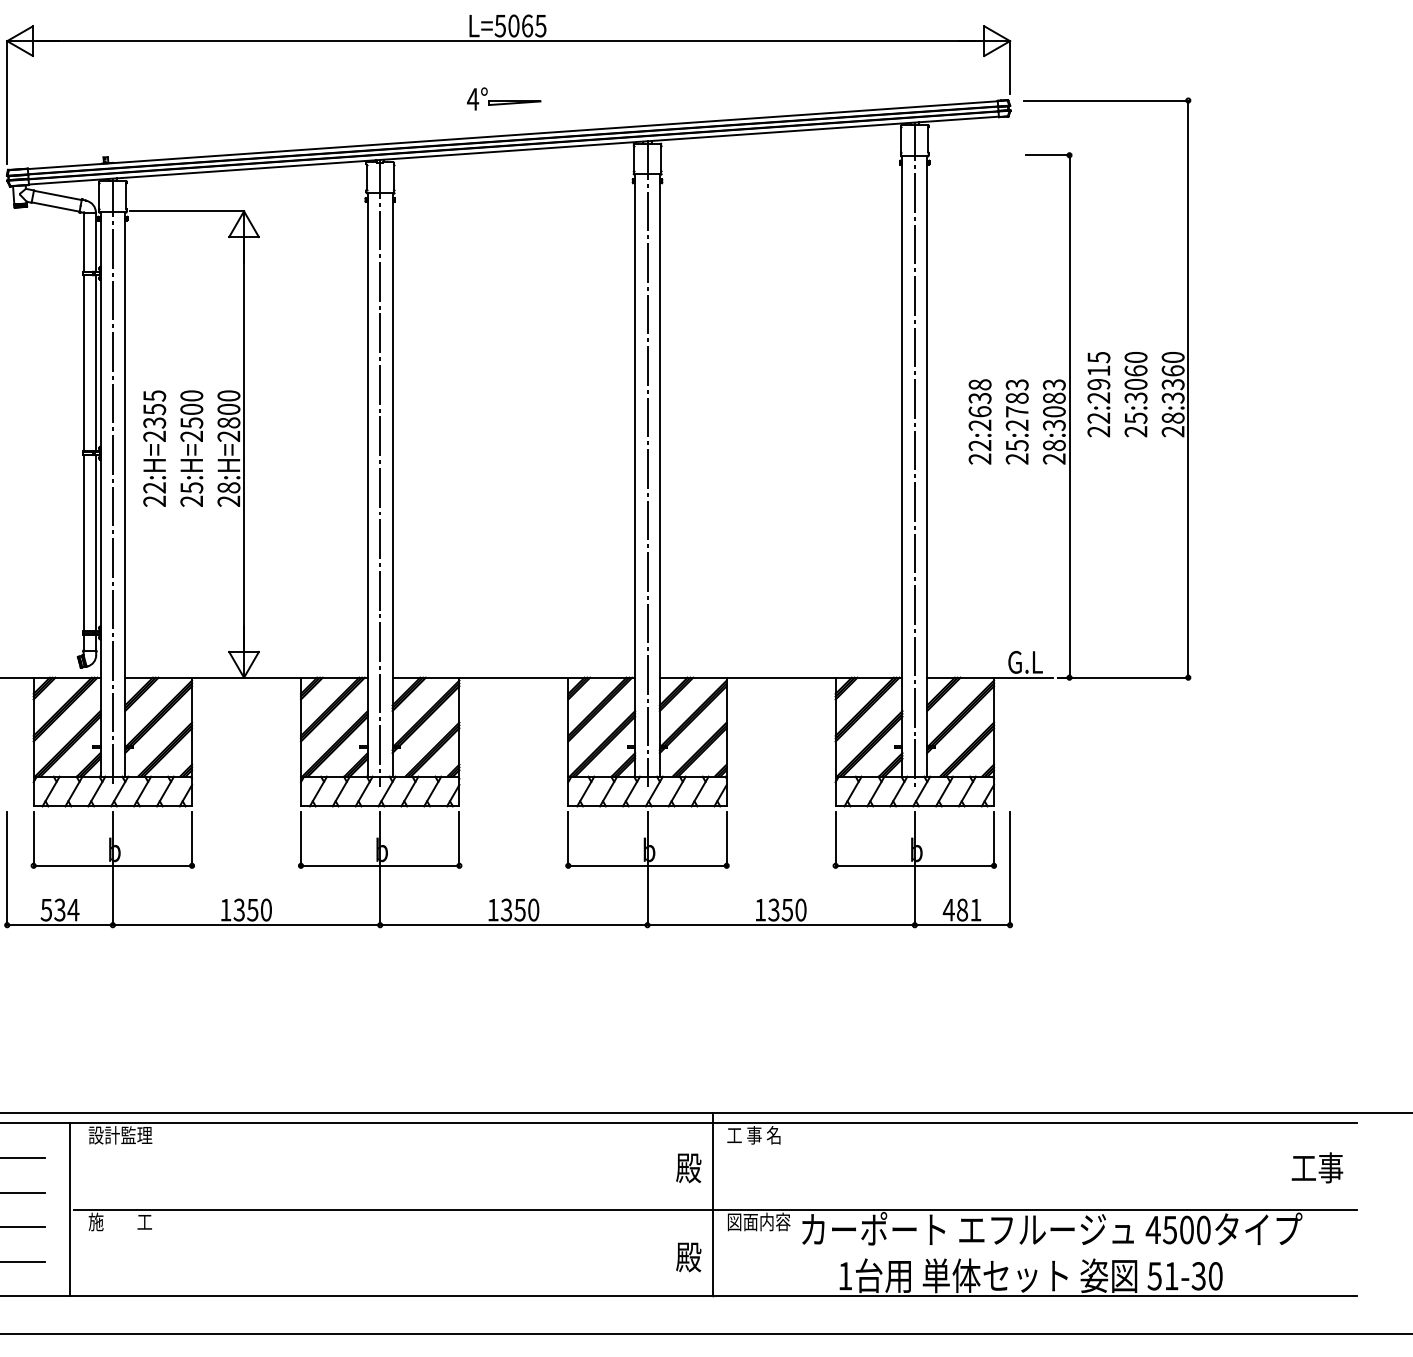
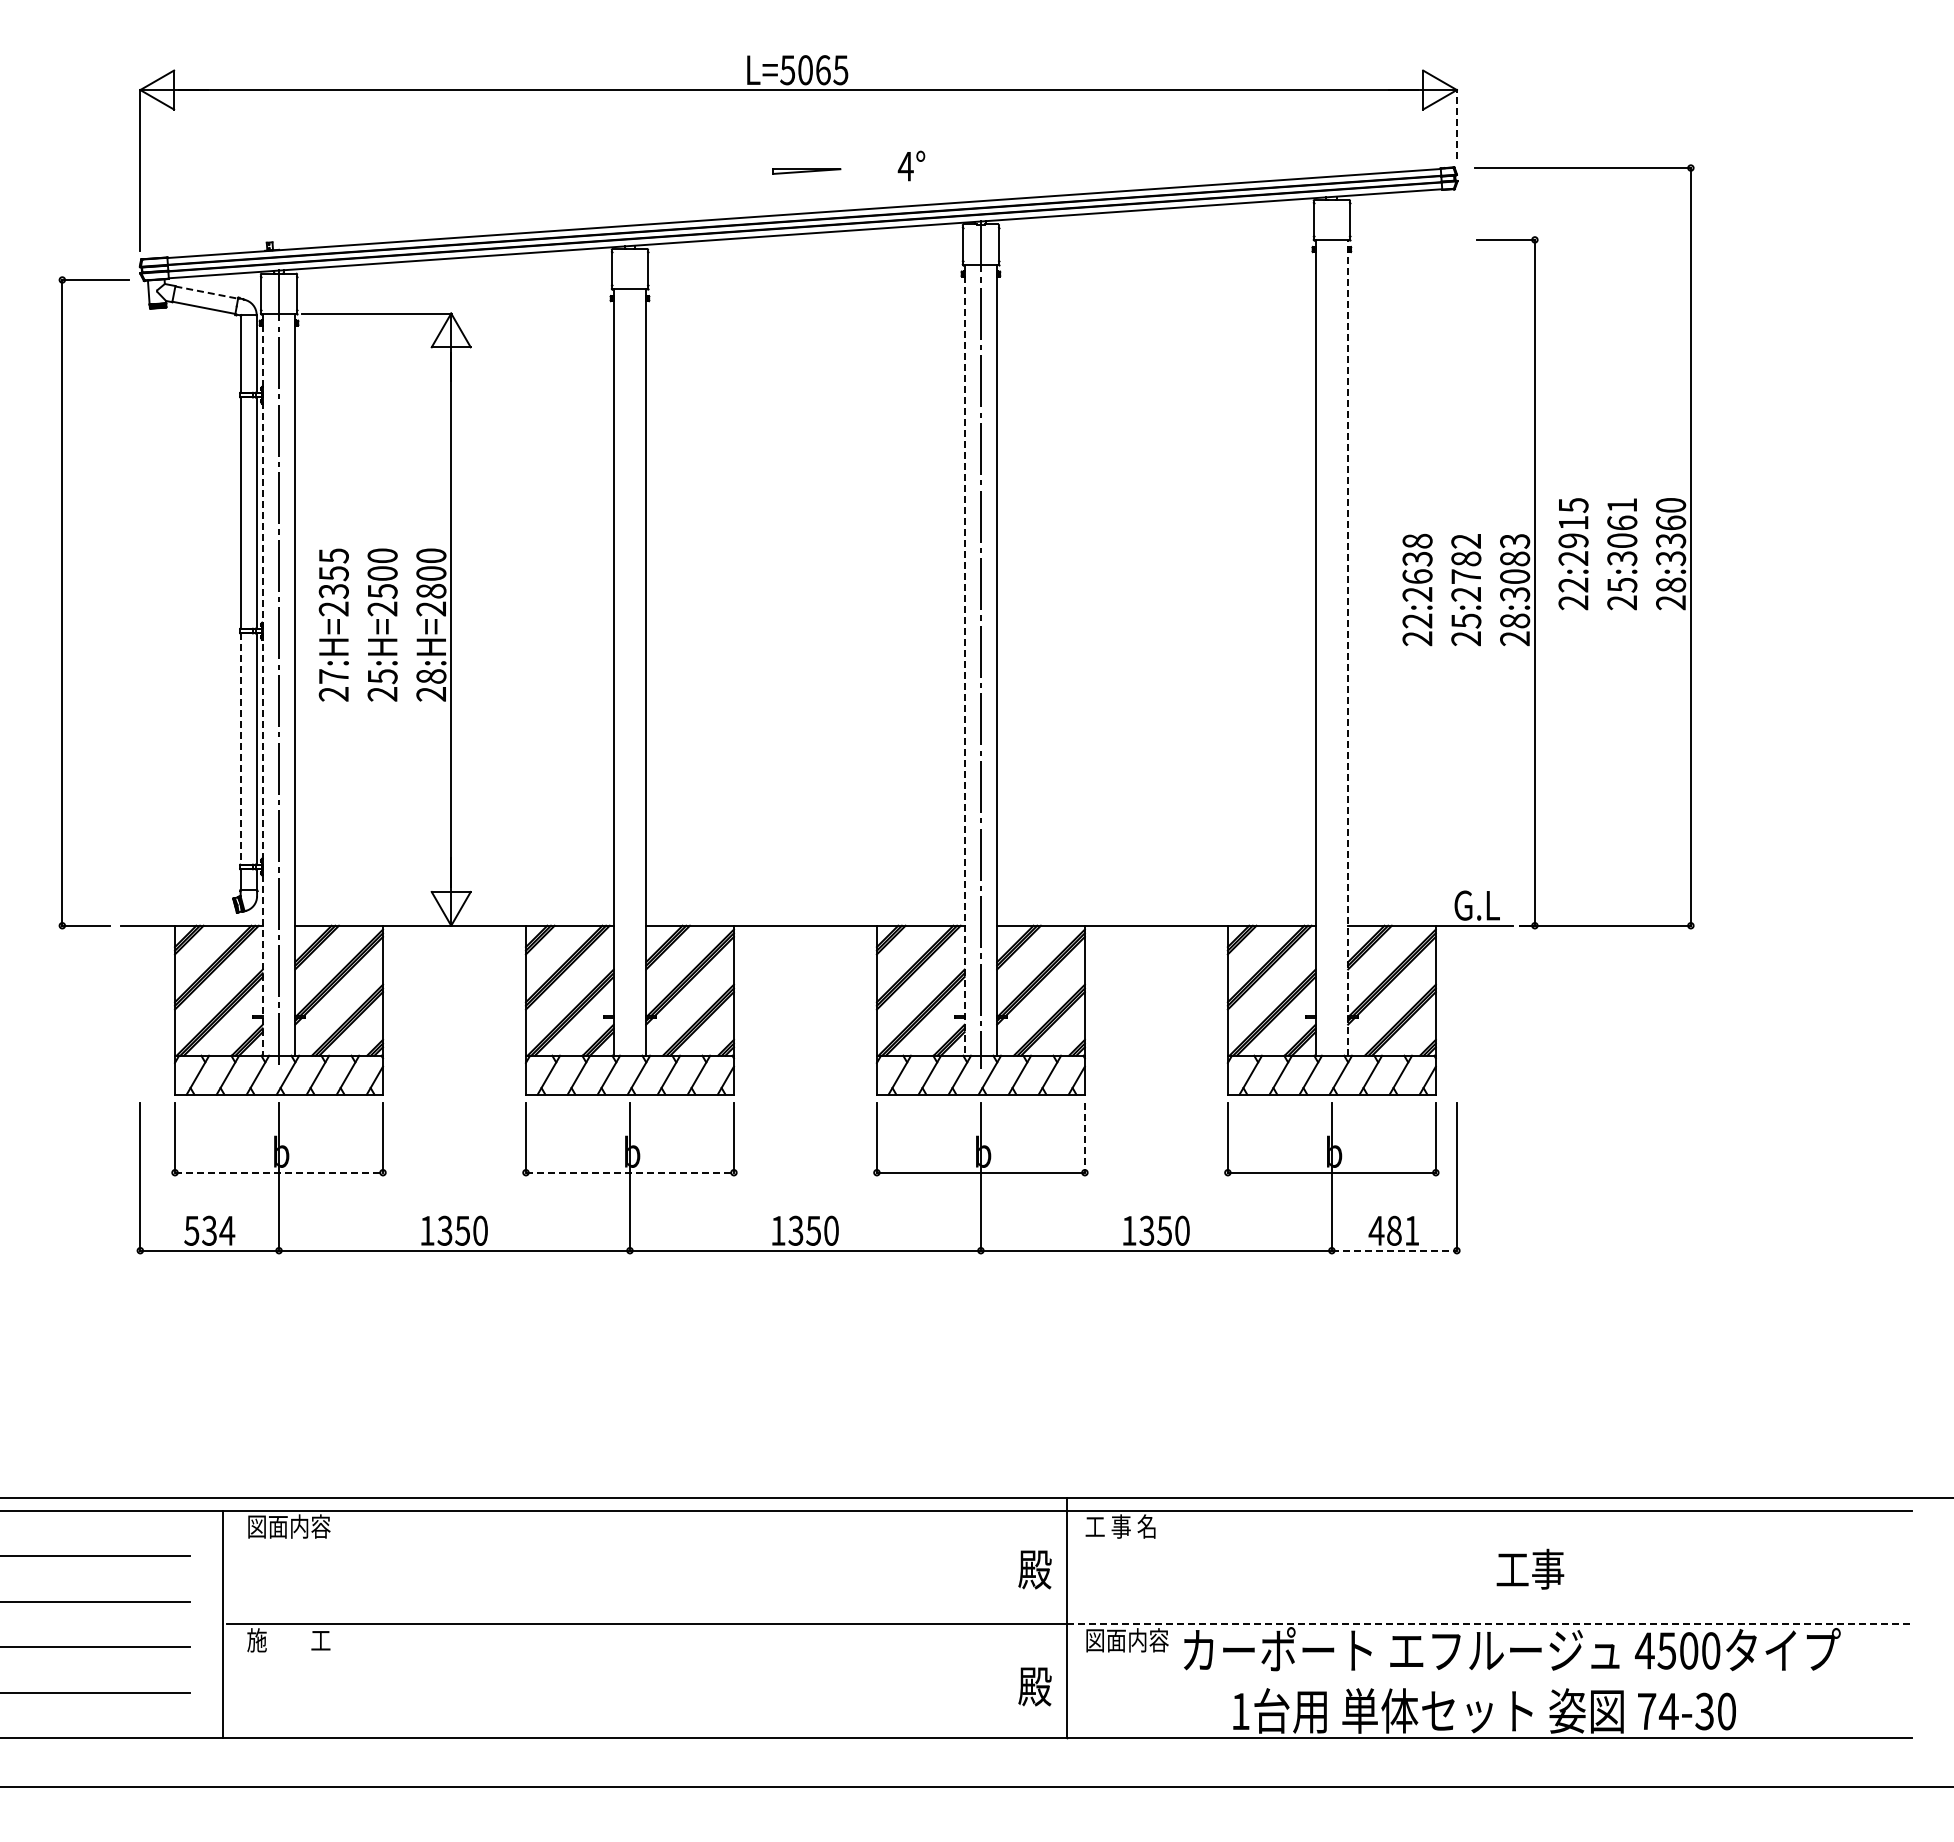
line: (1009, 67) -> (1456, 124), solid -> dashed
text: (477, 98) -> (911, 165), moved
line: (57, 195) -> (206, 292), solid -> dashed
text: (1136, 357) -> (1622, 505), 25:3060 -> 25:3061
text: (1017, 385) -> (1466, 541), 25:2783 -> 25:2782
line: (914, 453) -> (1331, 631), removed
line: (927, 465) -> (1348, 647), solid -> dashed
line: (379, 472) -> (629, 656), removed
line: (635, 475) -> (964, 660), solid -> dashed
text: (154, 487) -> (333, 676), 22:H=2355 -> 27:H=2355
line: (100, 493) -> (262, 684), solid -> dashed
line: (84, 543) -> (241, 749), solid -> dashed
line: (726, 839) -> (1084, 1138), solid -> dashed
line: (113, 865) -> (279, 1172), solid -> dashed
line: (379, 865) -> (629, 1172), solid -> dashed
line: (962, 925) -> (1394, 1250), solid -> dashed
text: (120, 1135) -> (288, 1526), 設計監理 -> 図面内容
text: (1317, 1167) -> (1530, 1568), moved
line: (1035, 1209) -> (1490, 1624), solid -> dashed
text: (1162, 1276) -> (1657, 1711), 51-30 -> 74-30

